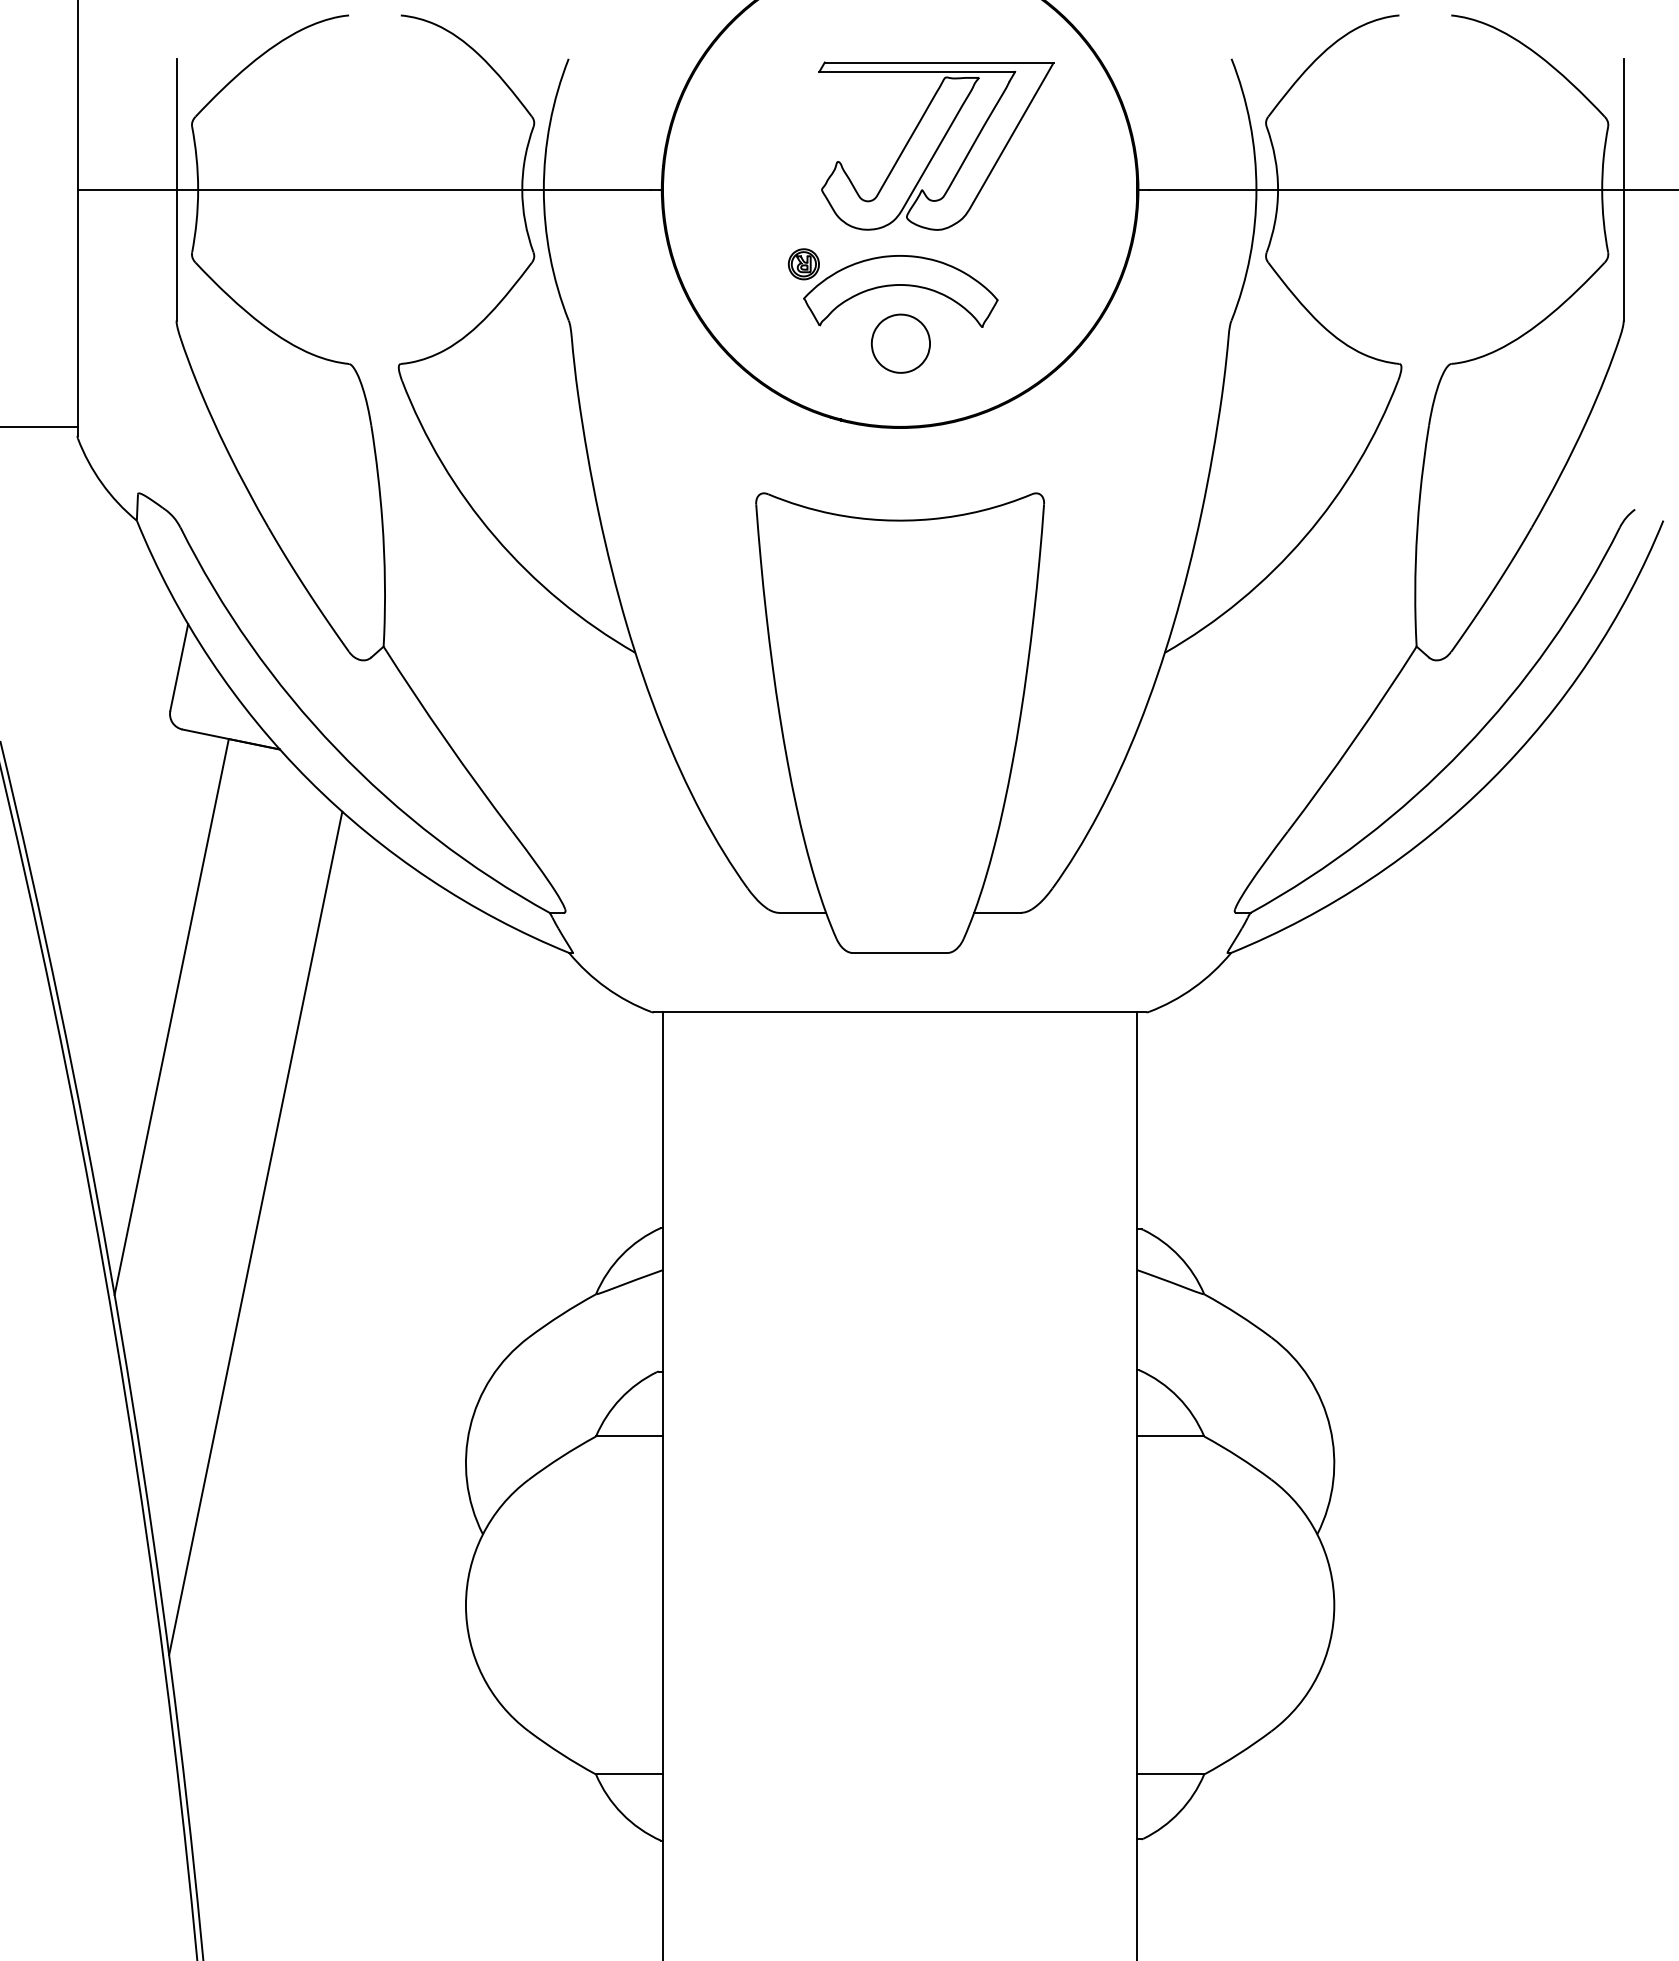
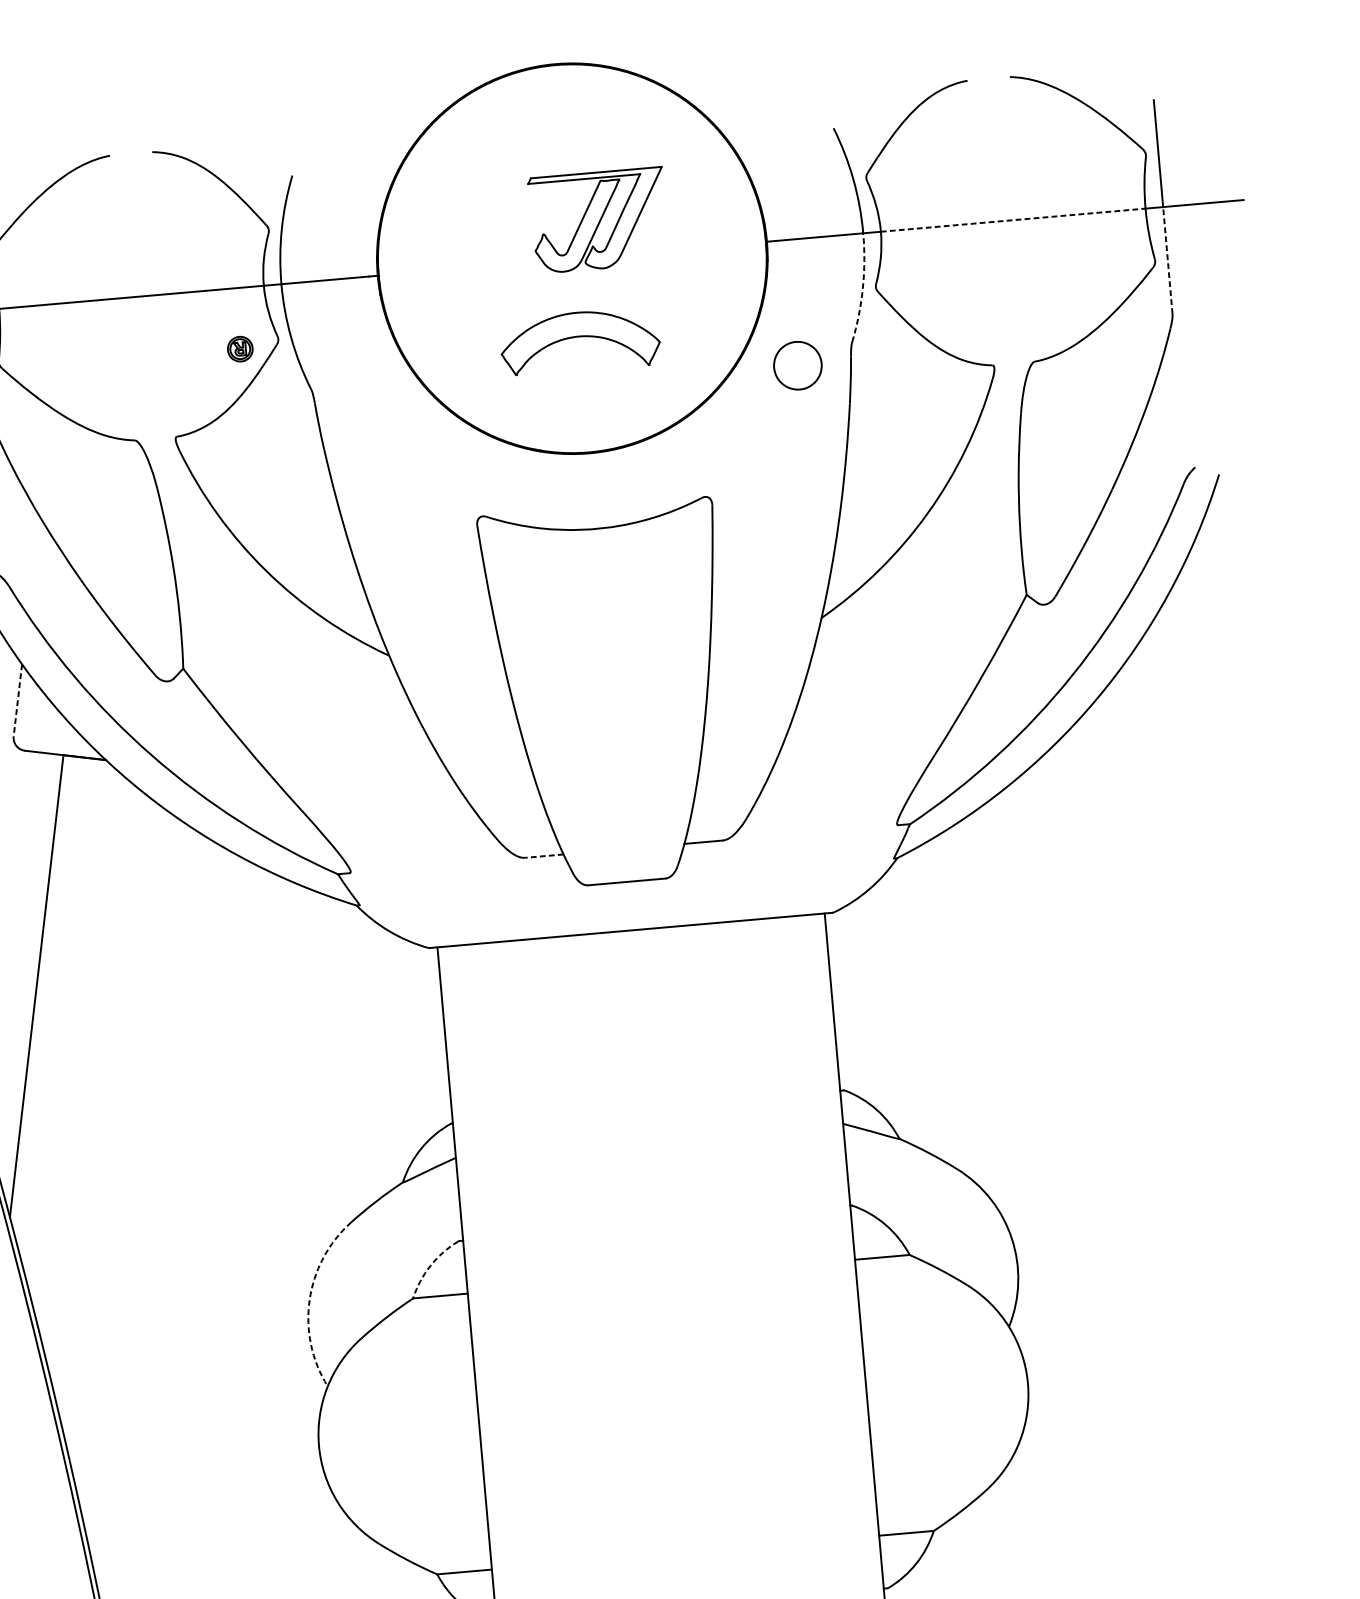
part: (936, 145) -> (598, 220), size x0.7
line: (1440, 189) -> (1013, 219), solid -> dashed
line: (1623, 254) -> (1167, 259), solid -> dashed
arc: (1250, 256) -> (863, 288), solid -> dashed
part: (803, 264) -> (239, 349), moved
part: (900, 343) -> (797, 365), moved
line: (179, 668) -> (18, 701), solid -> dashed
line: (802, 912) -> (544, 855), solid -> dashed
line: (255, 1233) -> (120, 1157), removed
arc: (620, 1398) -> (430, 1265), solid -> dashed
arc: (470, 1427) -> (309, 1300), solid -> dashed

